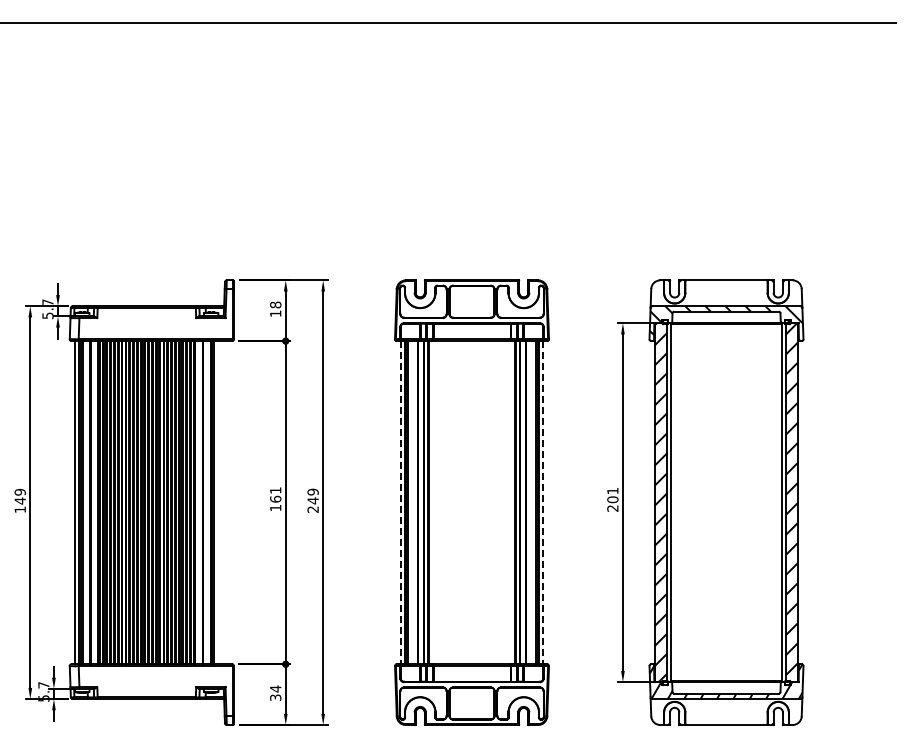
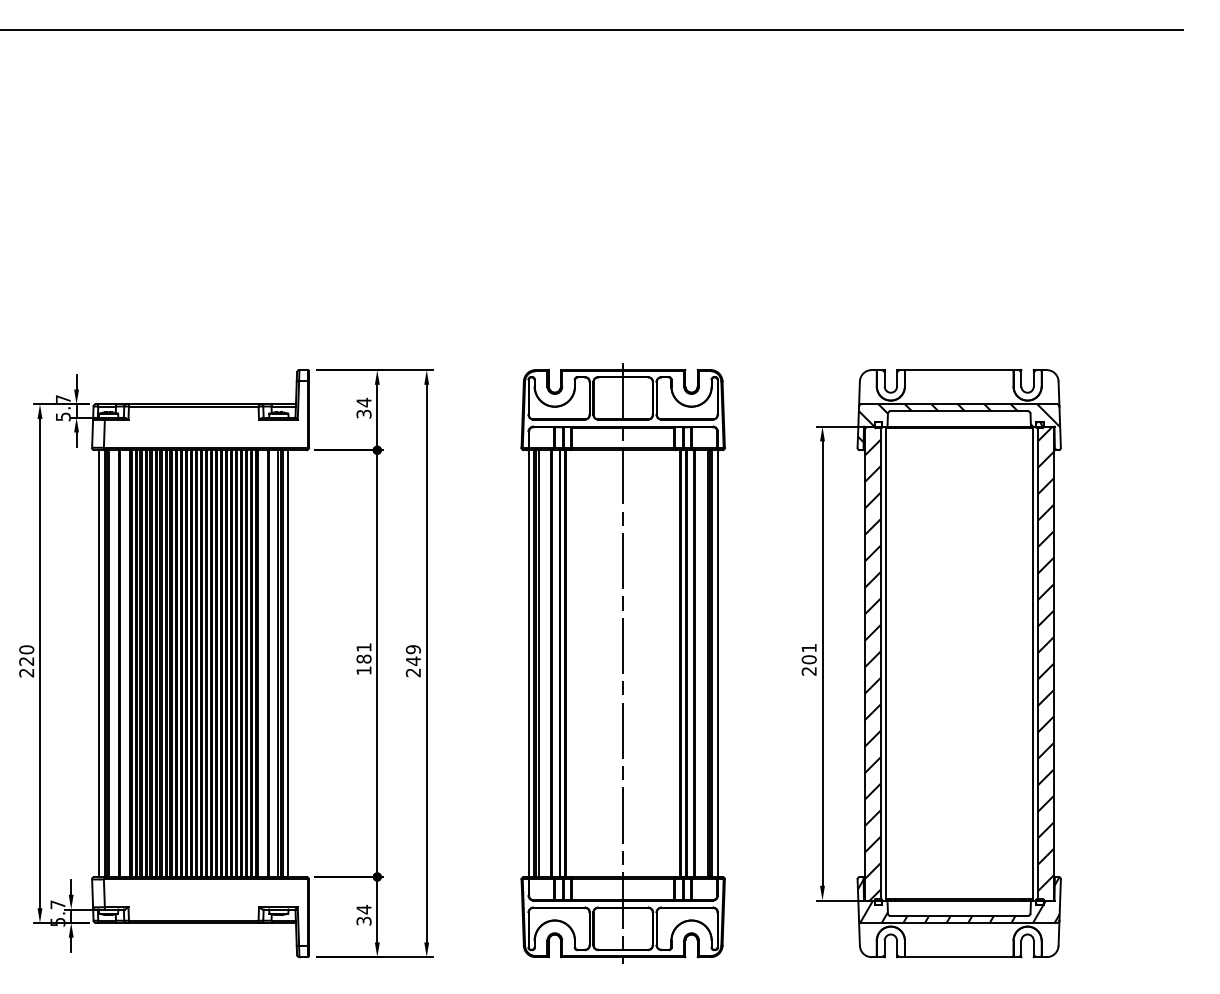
text: (275, 309) -> (363, 408), 18 -> 34
text: (275, 498) -> (363, 658), 161 -> 181
text: (19, 501) -> (25, 662), 149 -> 220
line: (218, 502) -> (288, 663), added
line: (400, 502) -> (528, 663), dashed -> solid
line: (472, 502) -> (623, 663), added
line: (543, 502) -> (717, 663), dashed -> solid

